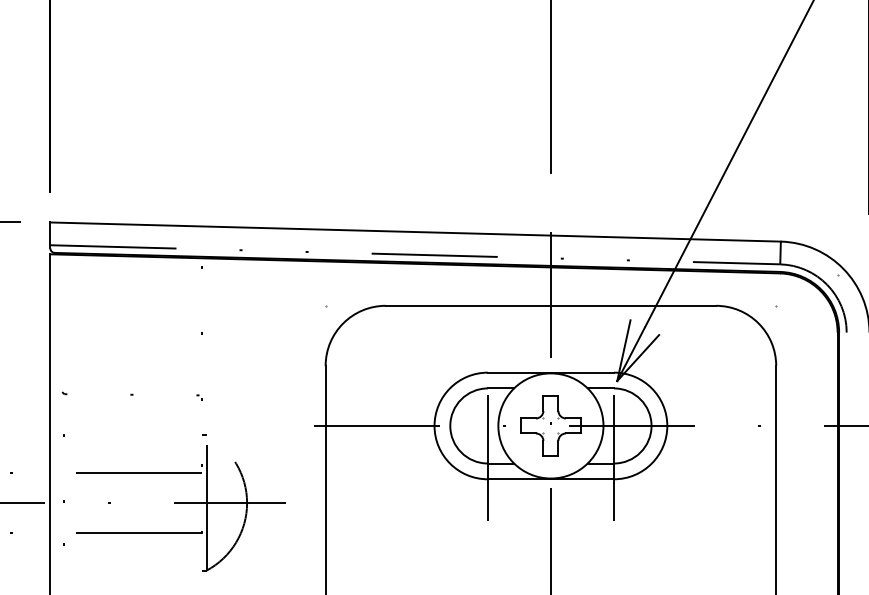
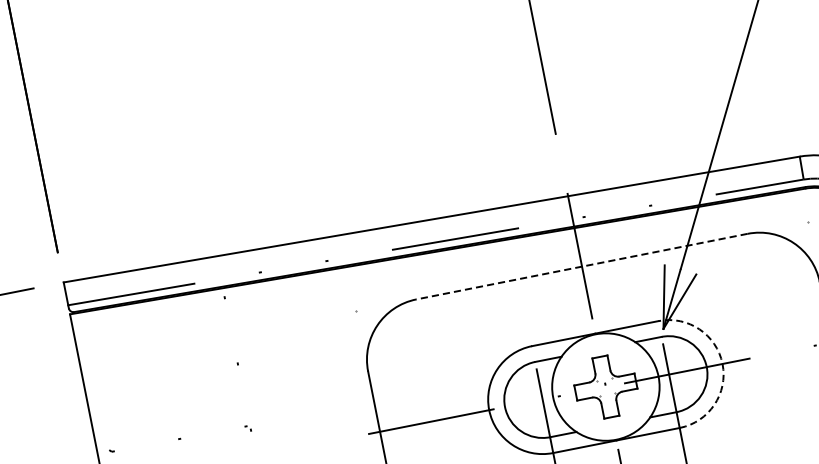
line: (550, 305) -> (581, 266), solid -> dashed
arc: (667, 425) -> (722, 363), solid -> dashed

